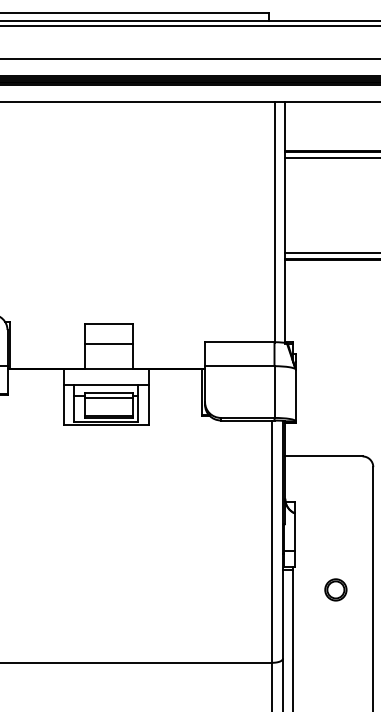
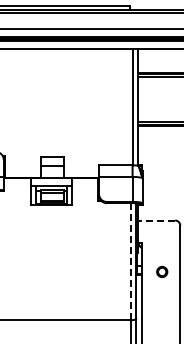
line: (324, 456) -> (156, 220), solid -> dashed
line: (272, 541) -> (131, 261), solid -> dashed
part: (336, 588) -> (162, 271), moved

